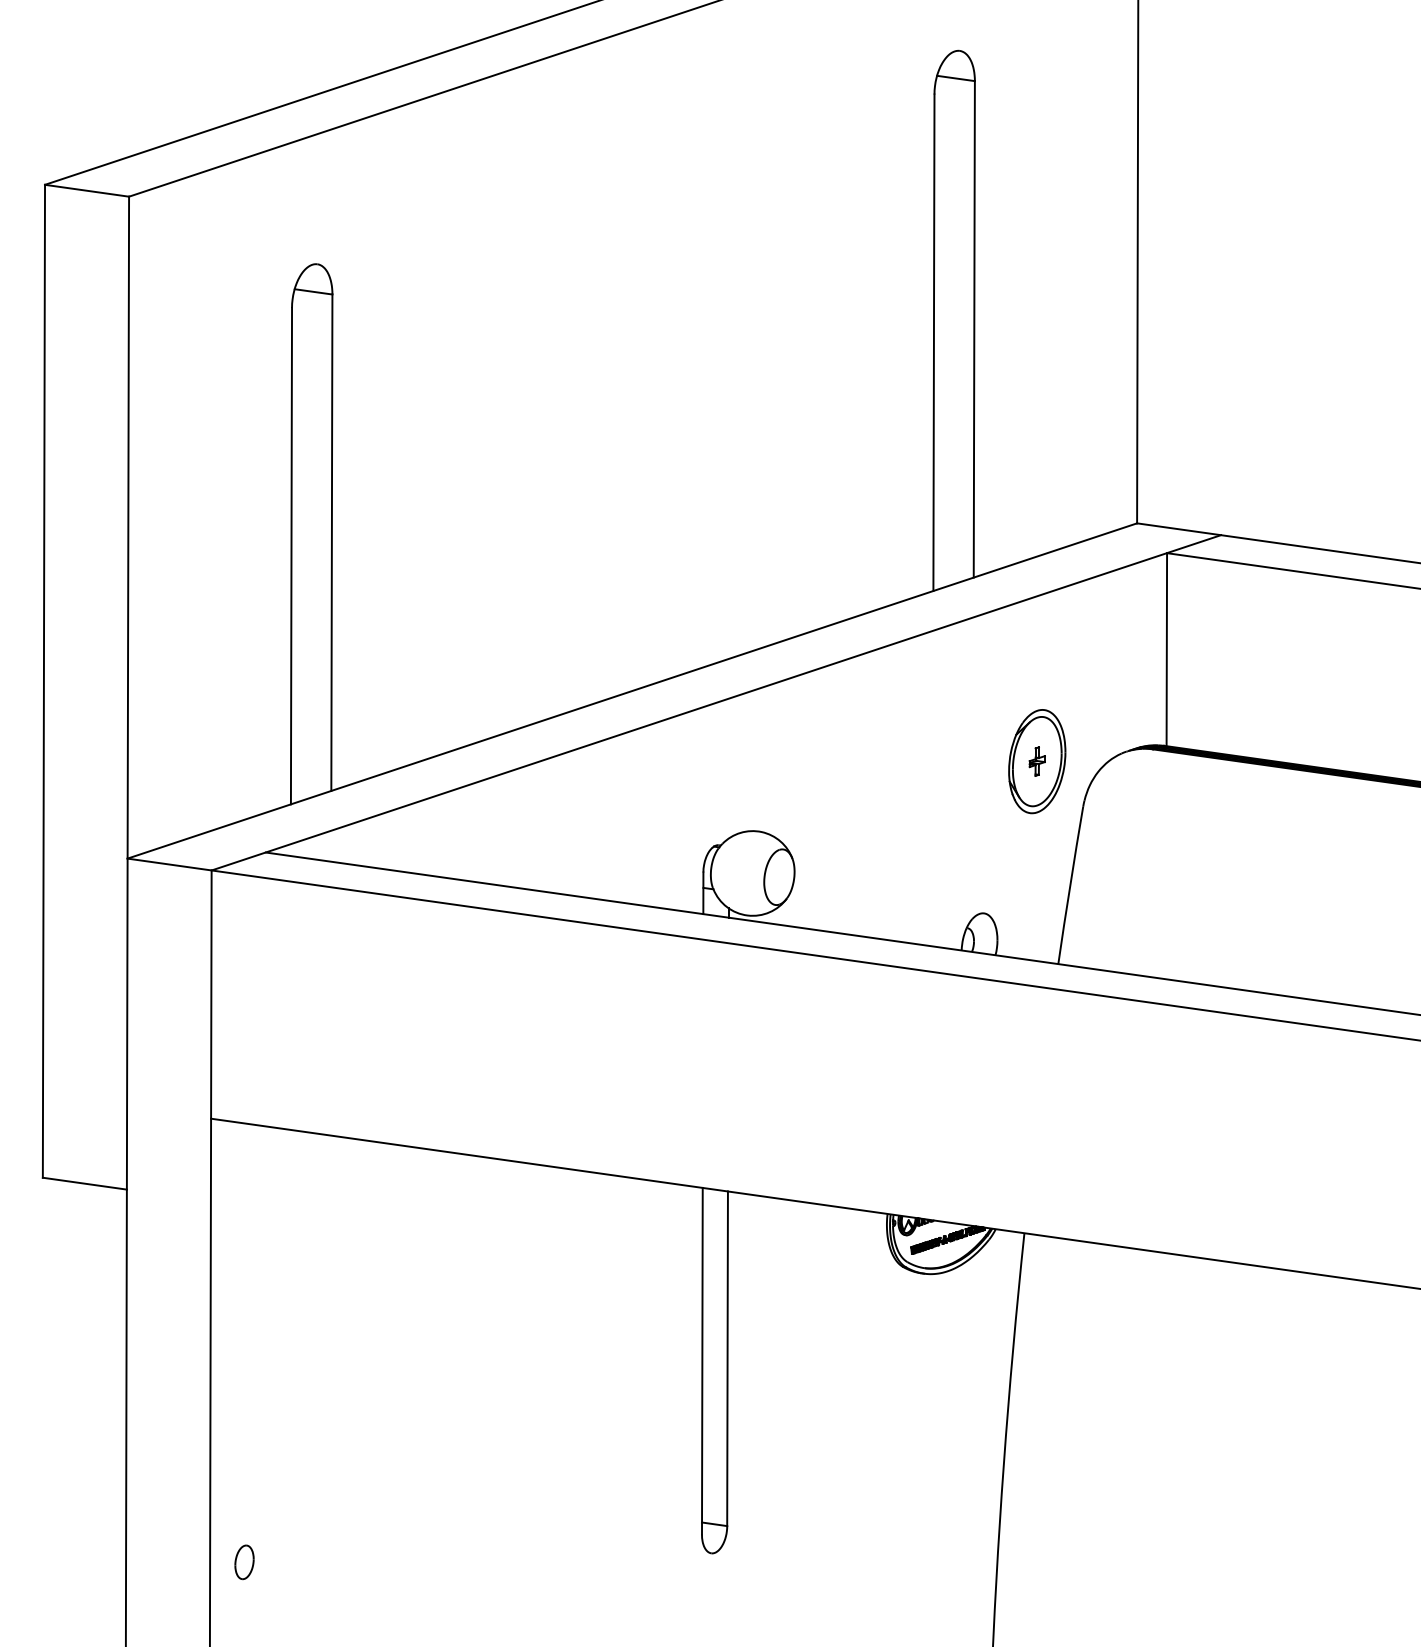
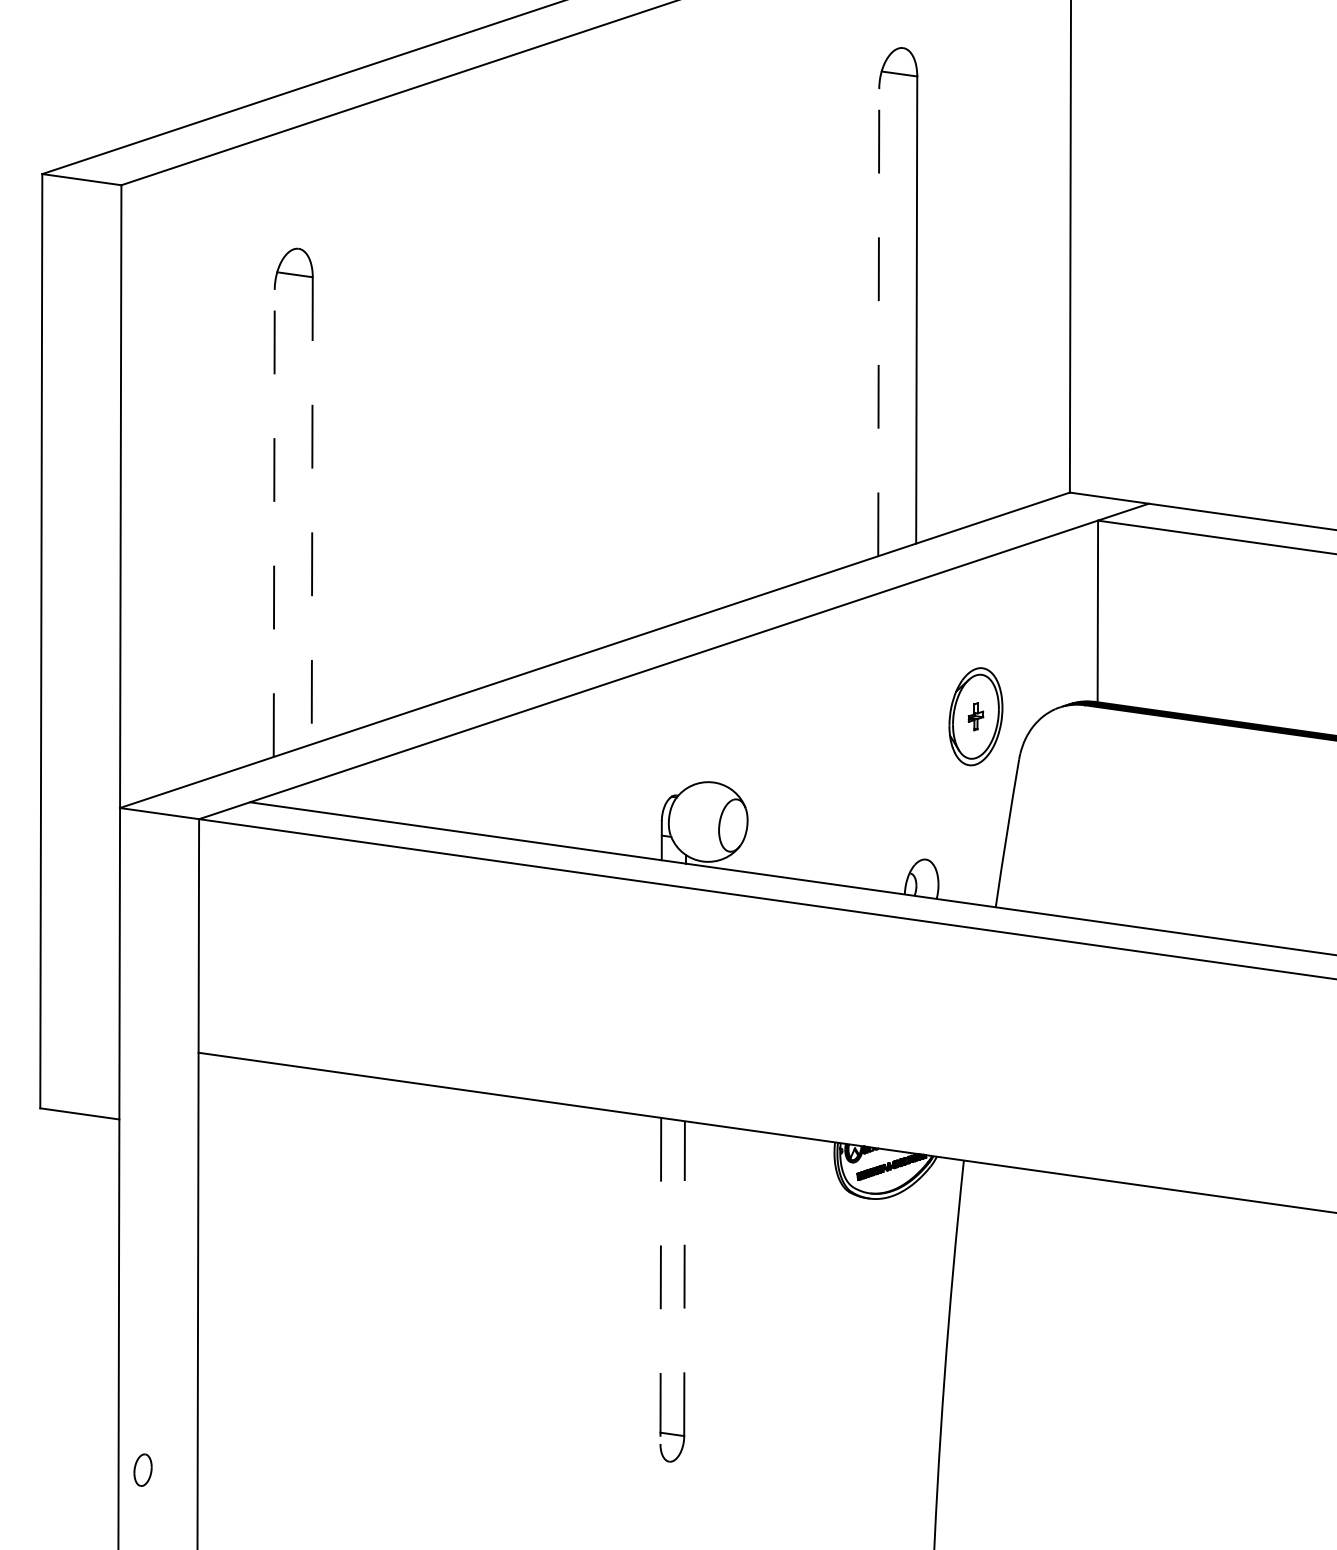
line: (933, 342) -> (878, 322), solid -> dashed
line: (332, 542) -> (312, 510), solid -> dashed
line: (291, 556) -> (274, 523), solid -> dashed
line: (727, 1358) -> (684, 1278), solid -> dashed
line: (701, 1361) -> (660, 1281), solid -> dashed
part: (243, 1561) -> (142, 1469), moved

